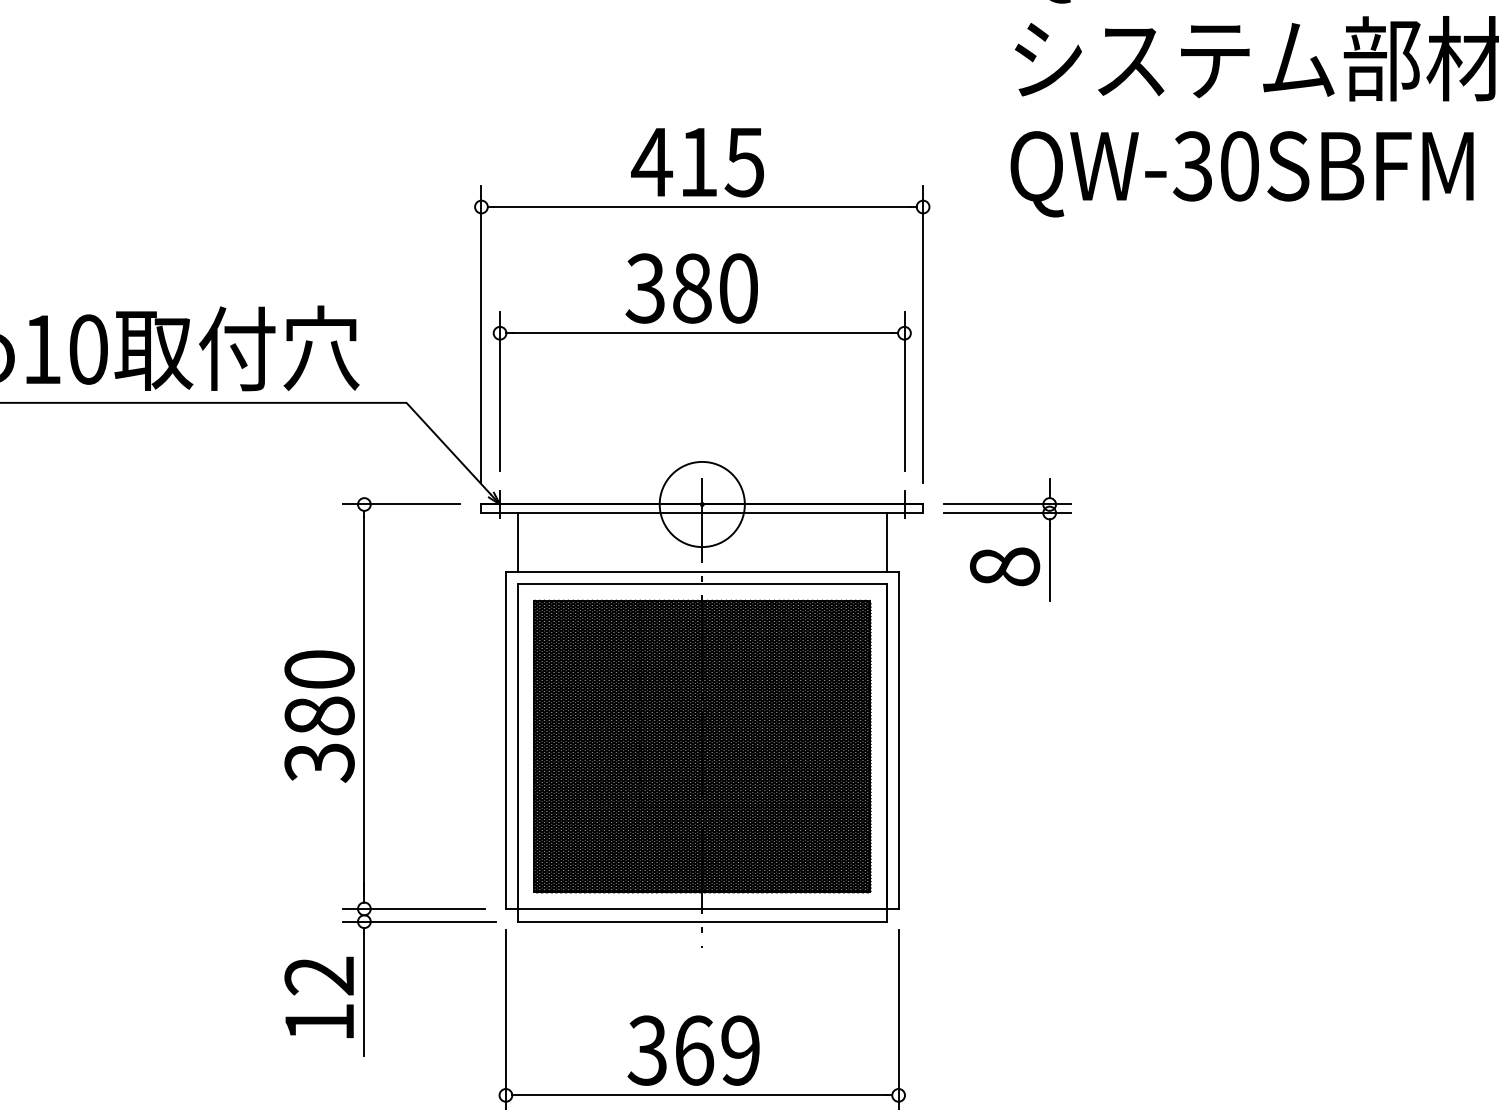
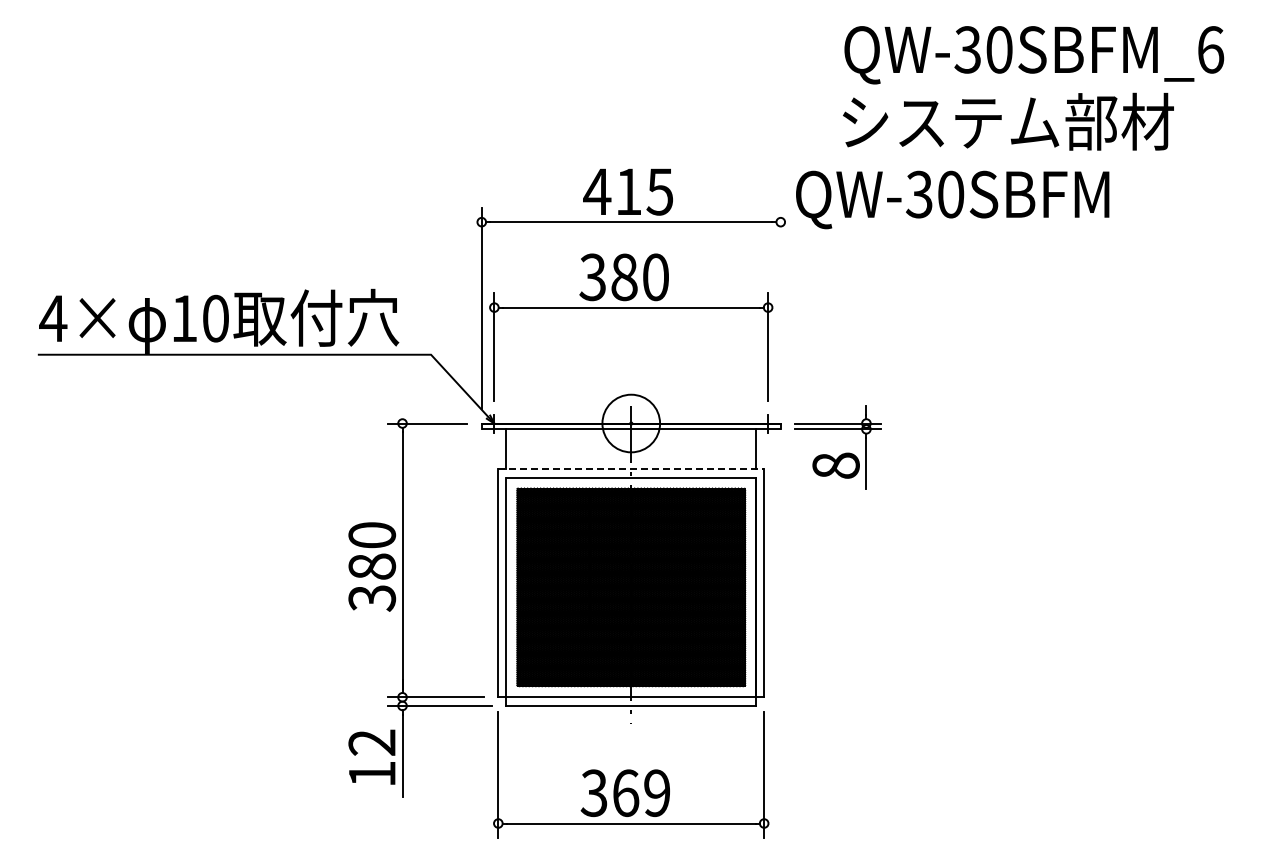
text: (1241, 173) -> (952, 199), moved
line: (922, 334) -> (780, 308), removed
line: (702, 570) -> (631, 468), solid -> dashed

